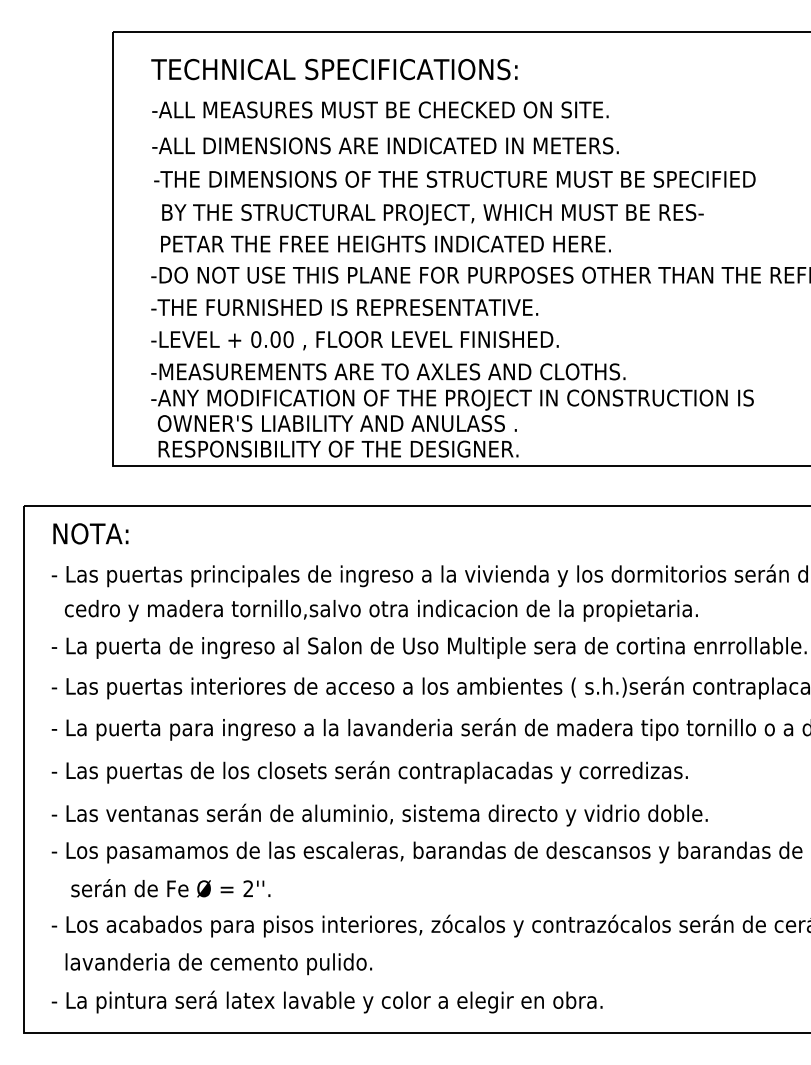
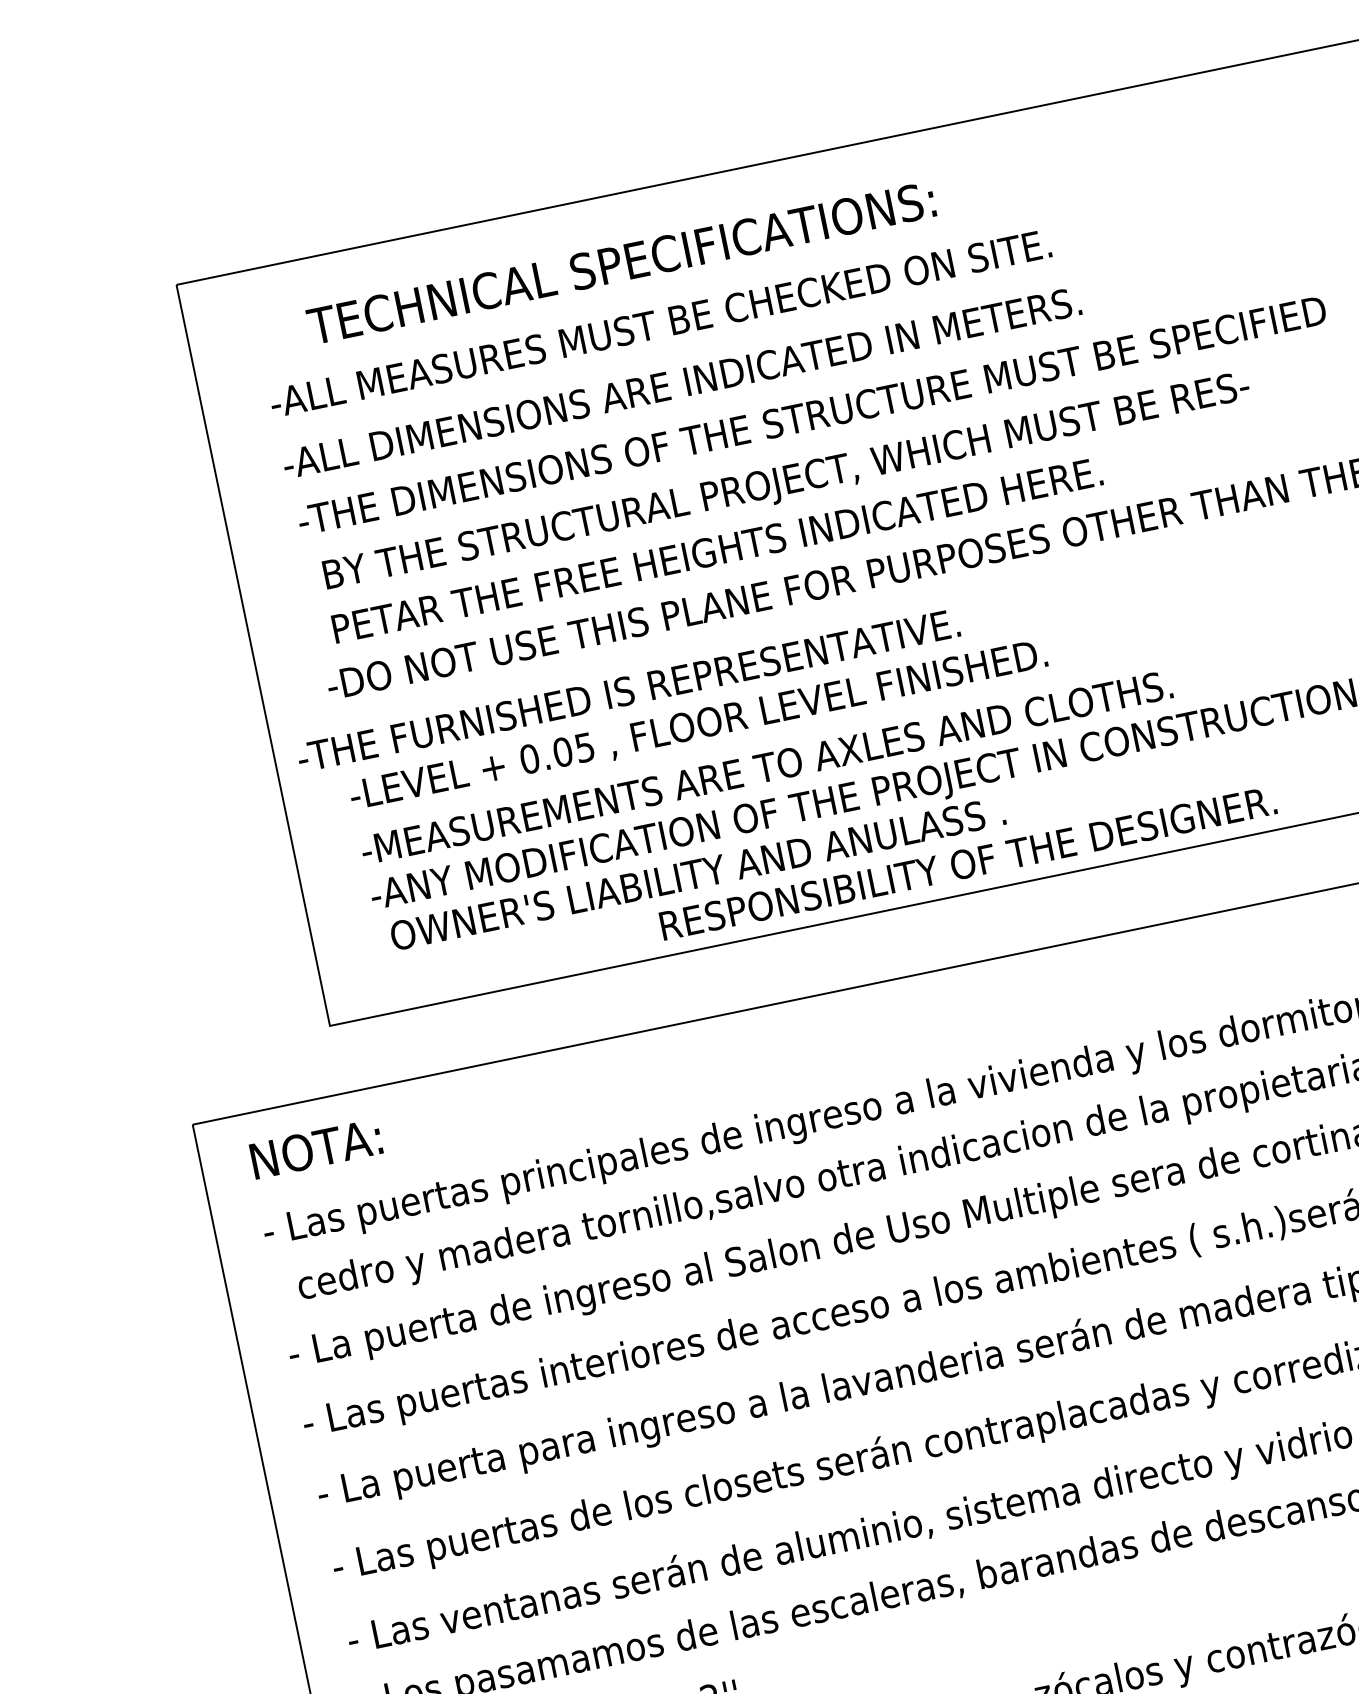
text: (334, 69) -> (621, 263), moved
text: (344, 307) -> (628, 690), moved
text: (288, 339) -> (584, 747), 0.00 -> 0.05
text: (338, 448) -> (967, 862), moved

